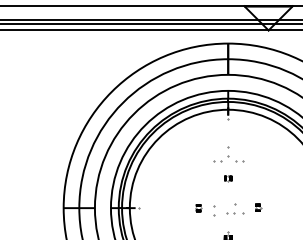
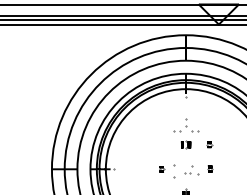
part: (257, 177) -> (209, 144), added
part: (228, 178) -> (186, 145), size x1.6
part: (214, 210) -> (174, 171), size x1.6

